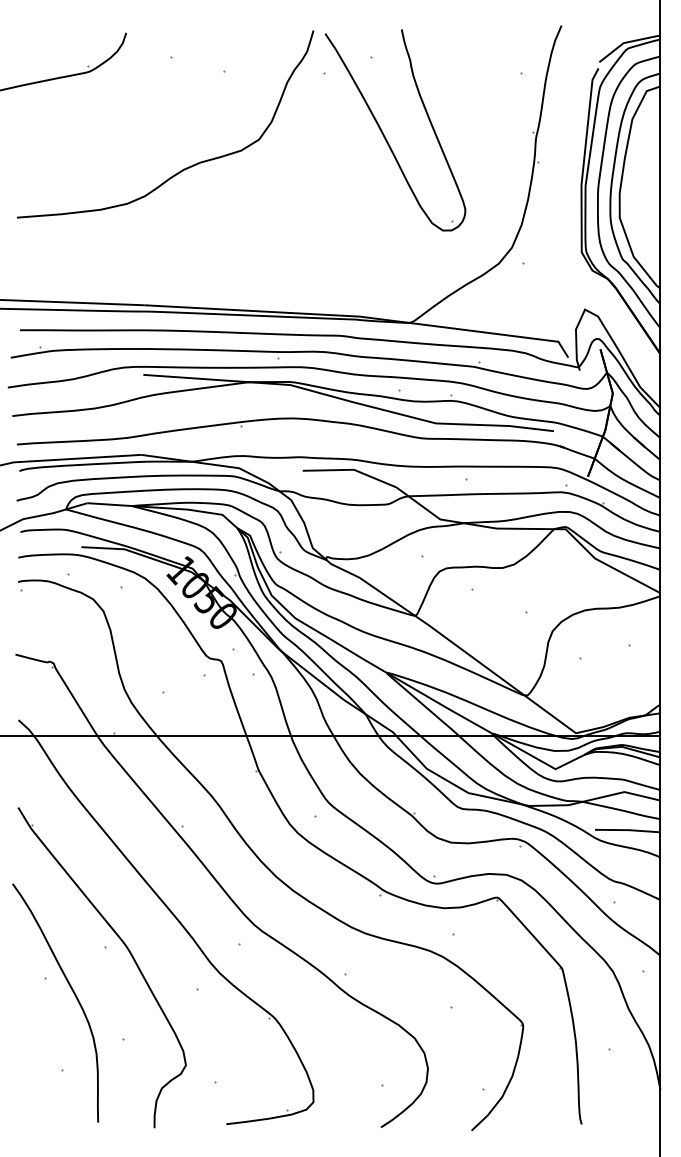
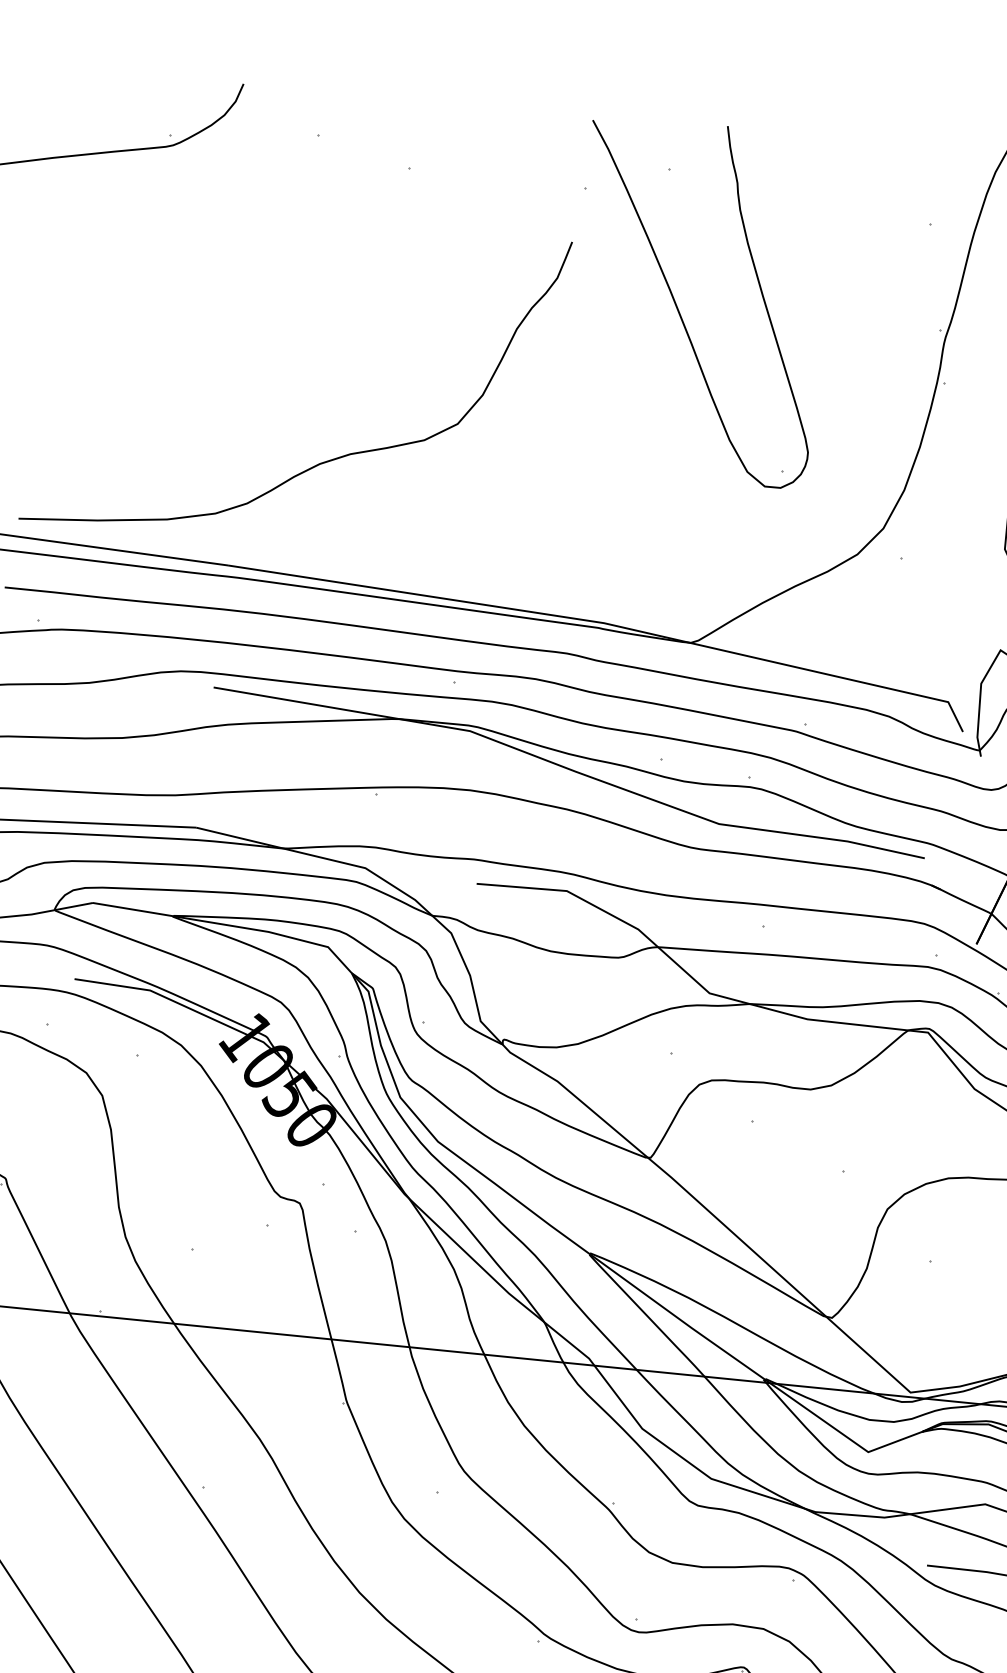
curve: (186, 167) -> (325, 460), moved

